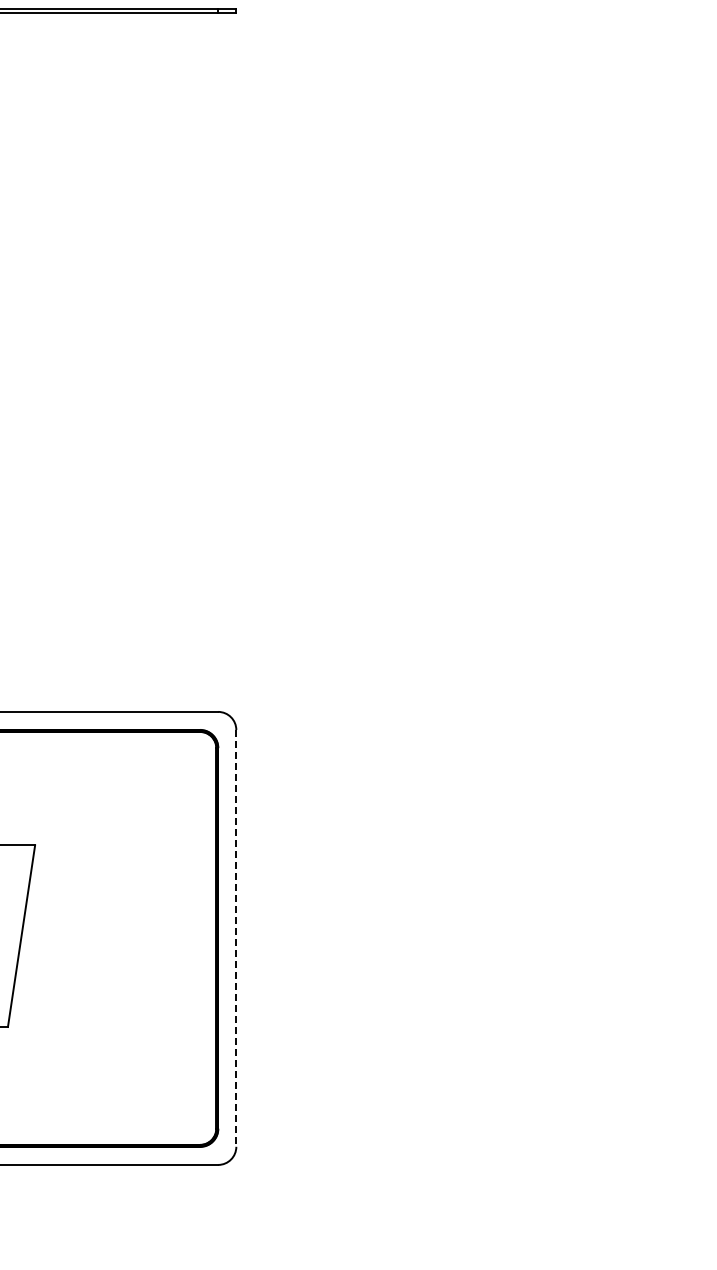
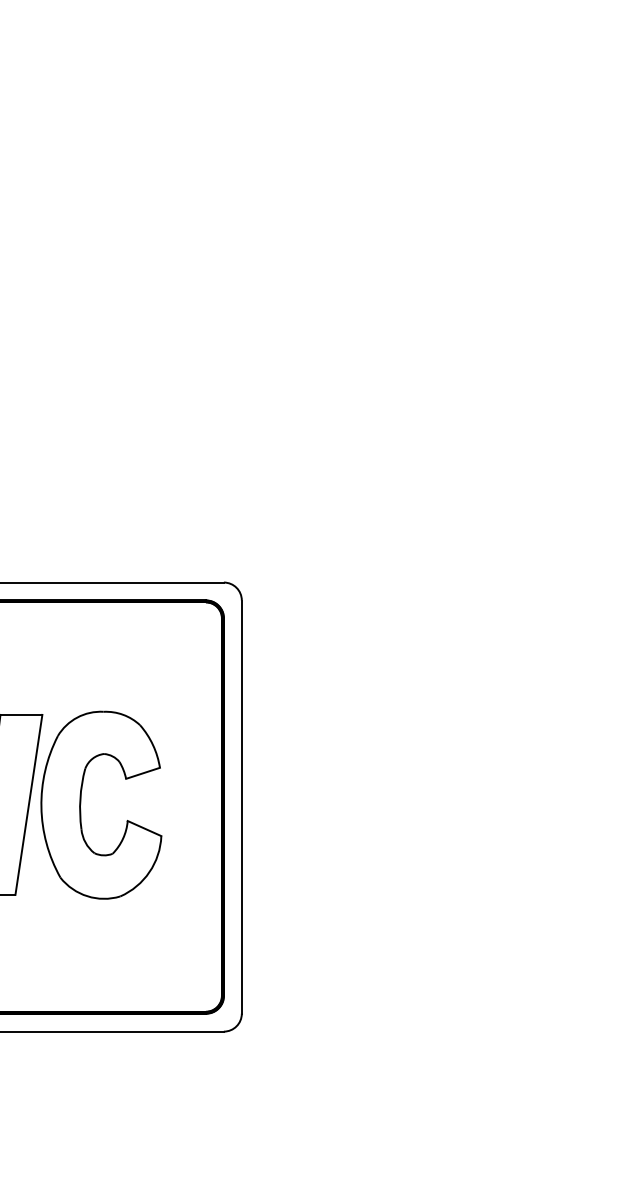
part: (74, 936) -> (81, 805), added
line: (236, 938) -> (242, 807), dashed -> solid

